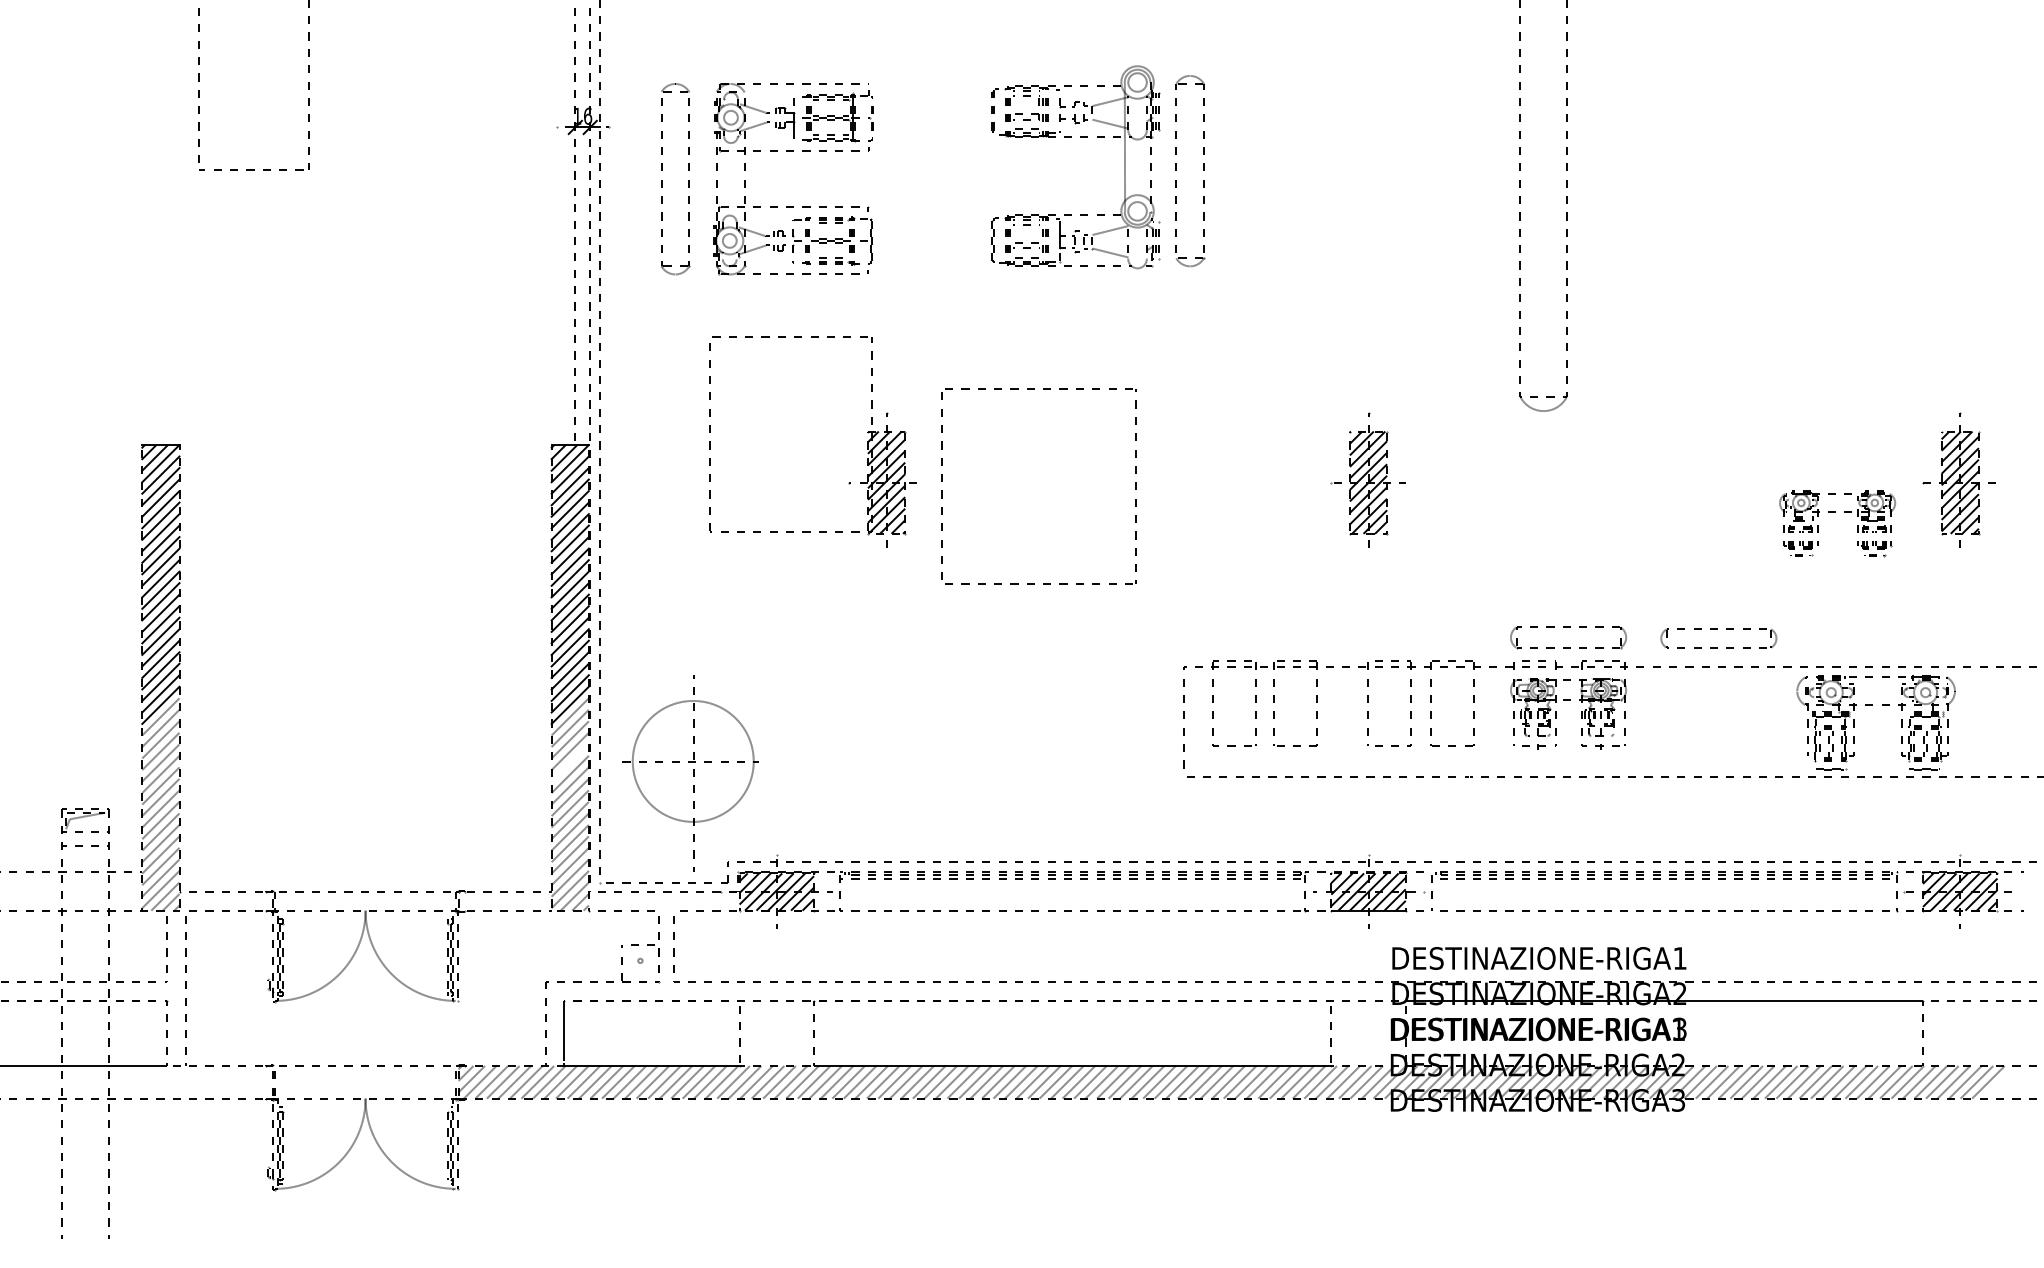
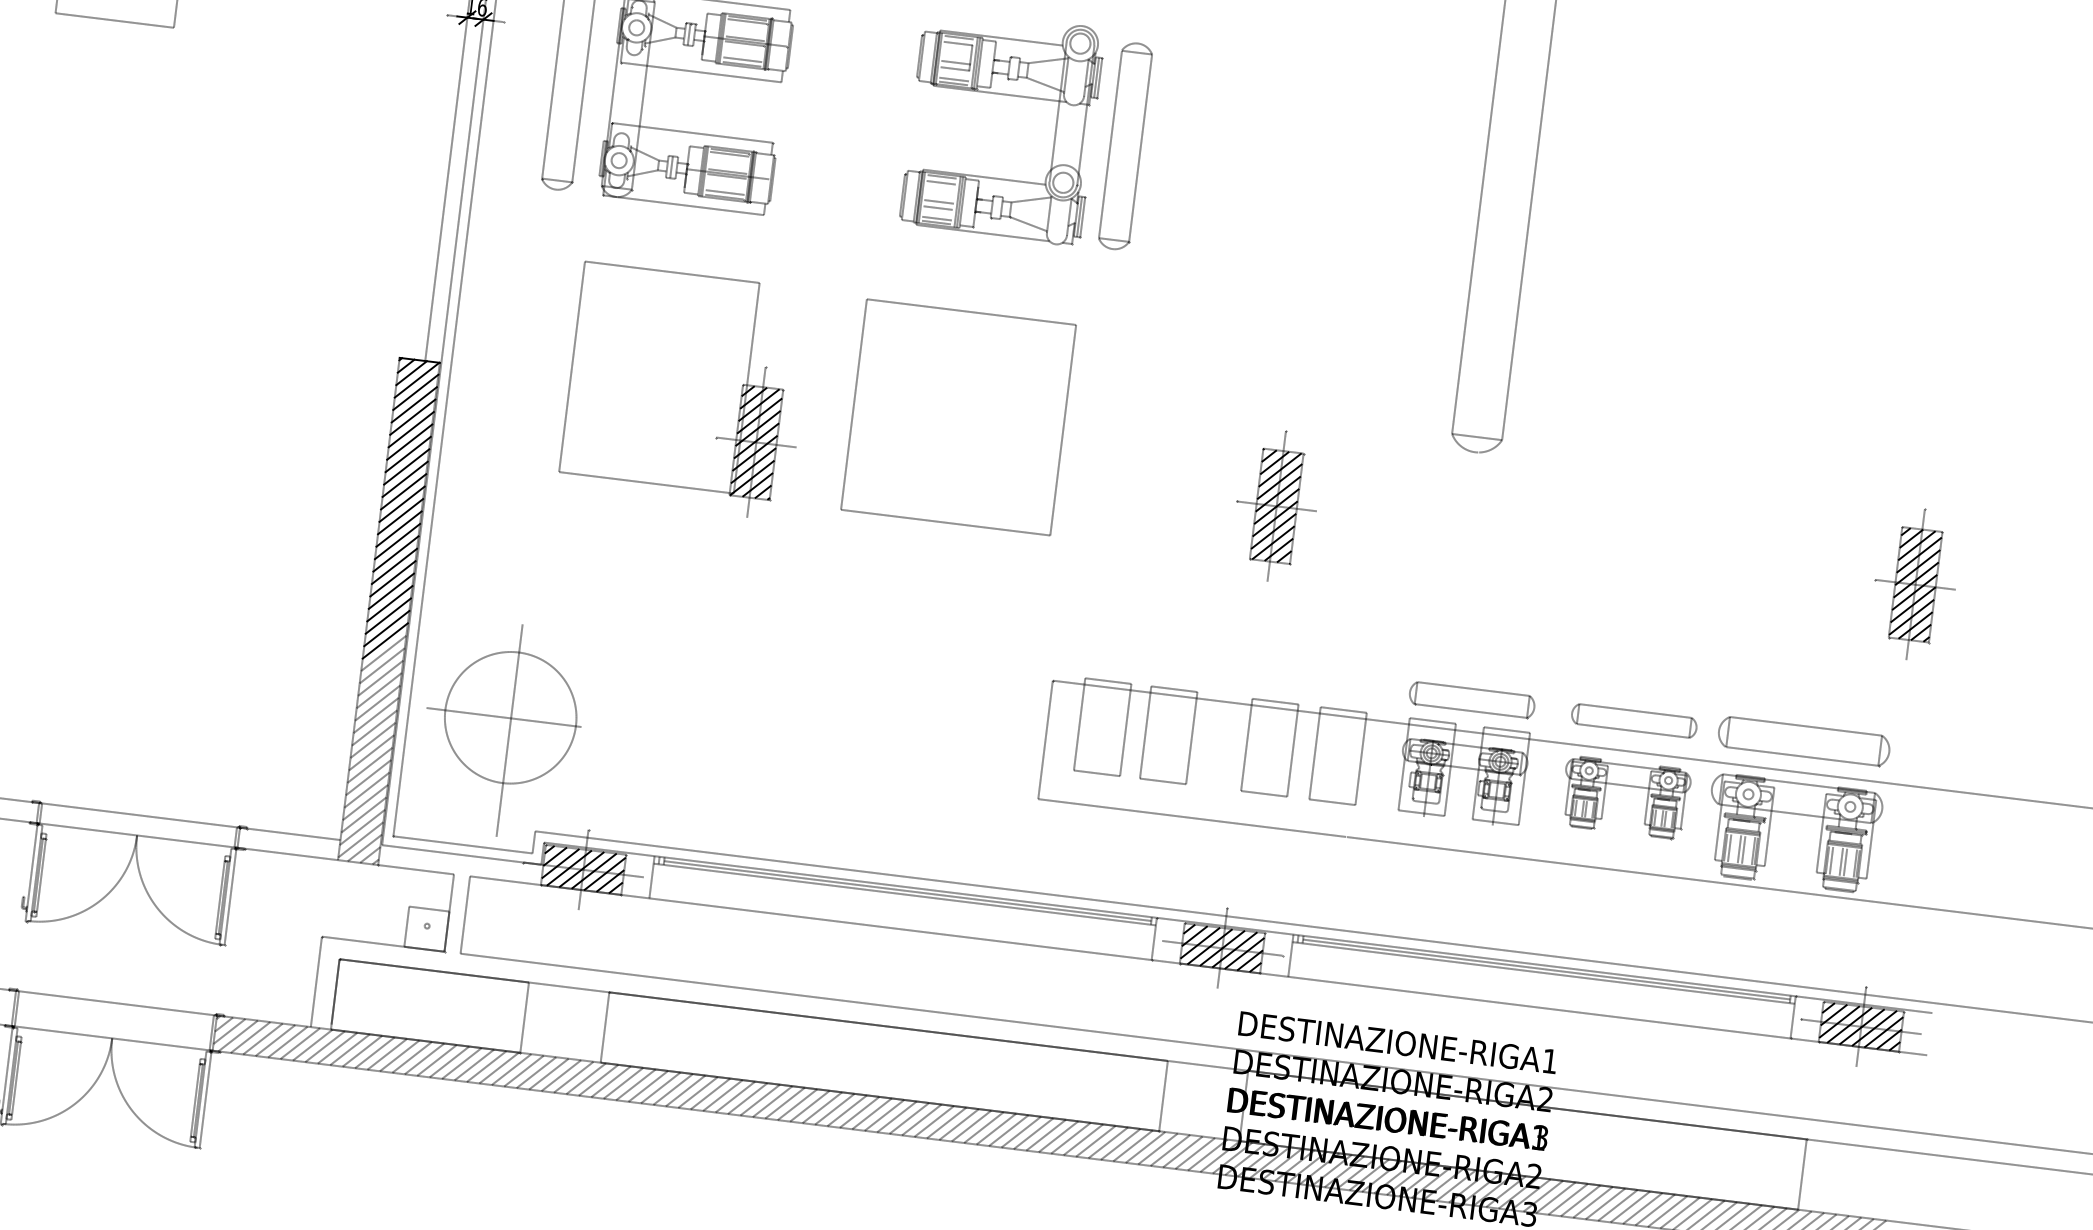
part: (942, 490) -> (853, 409), moved
part: (1835, 512) -> (1624, 785), moved
part: (1872, 651) -> (1798, 755), added
line: (569, 762) -> (376, 702), added

